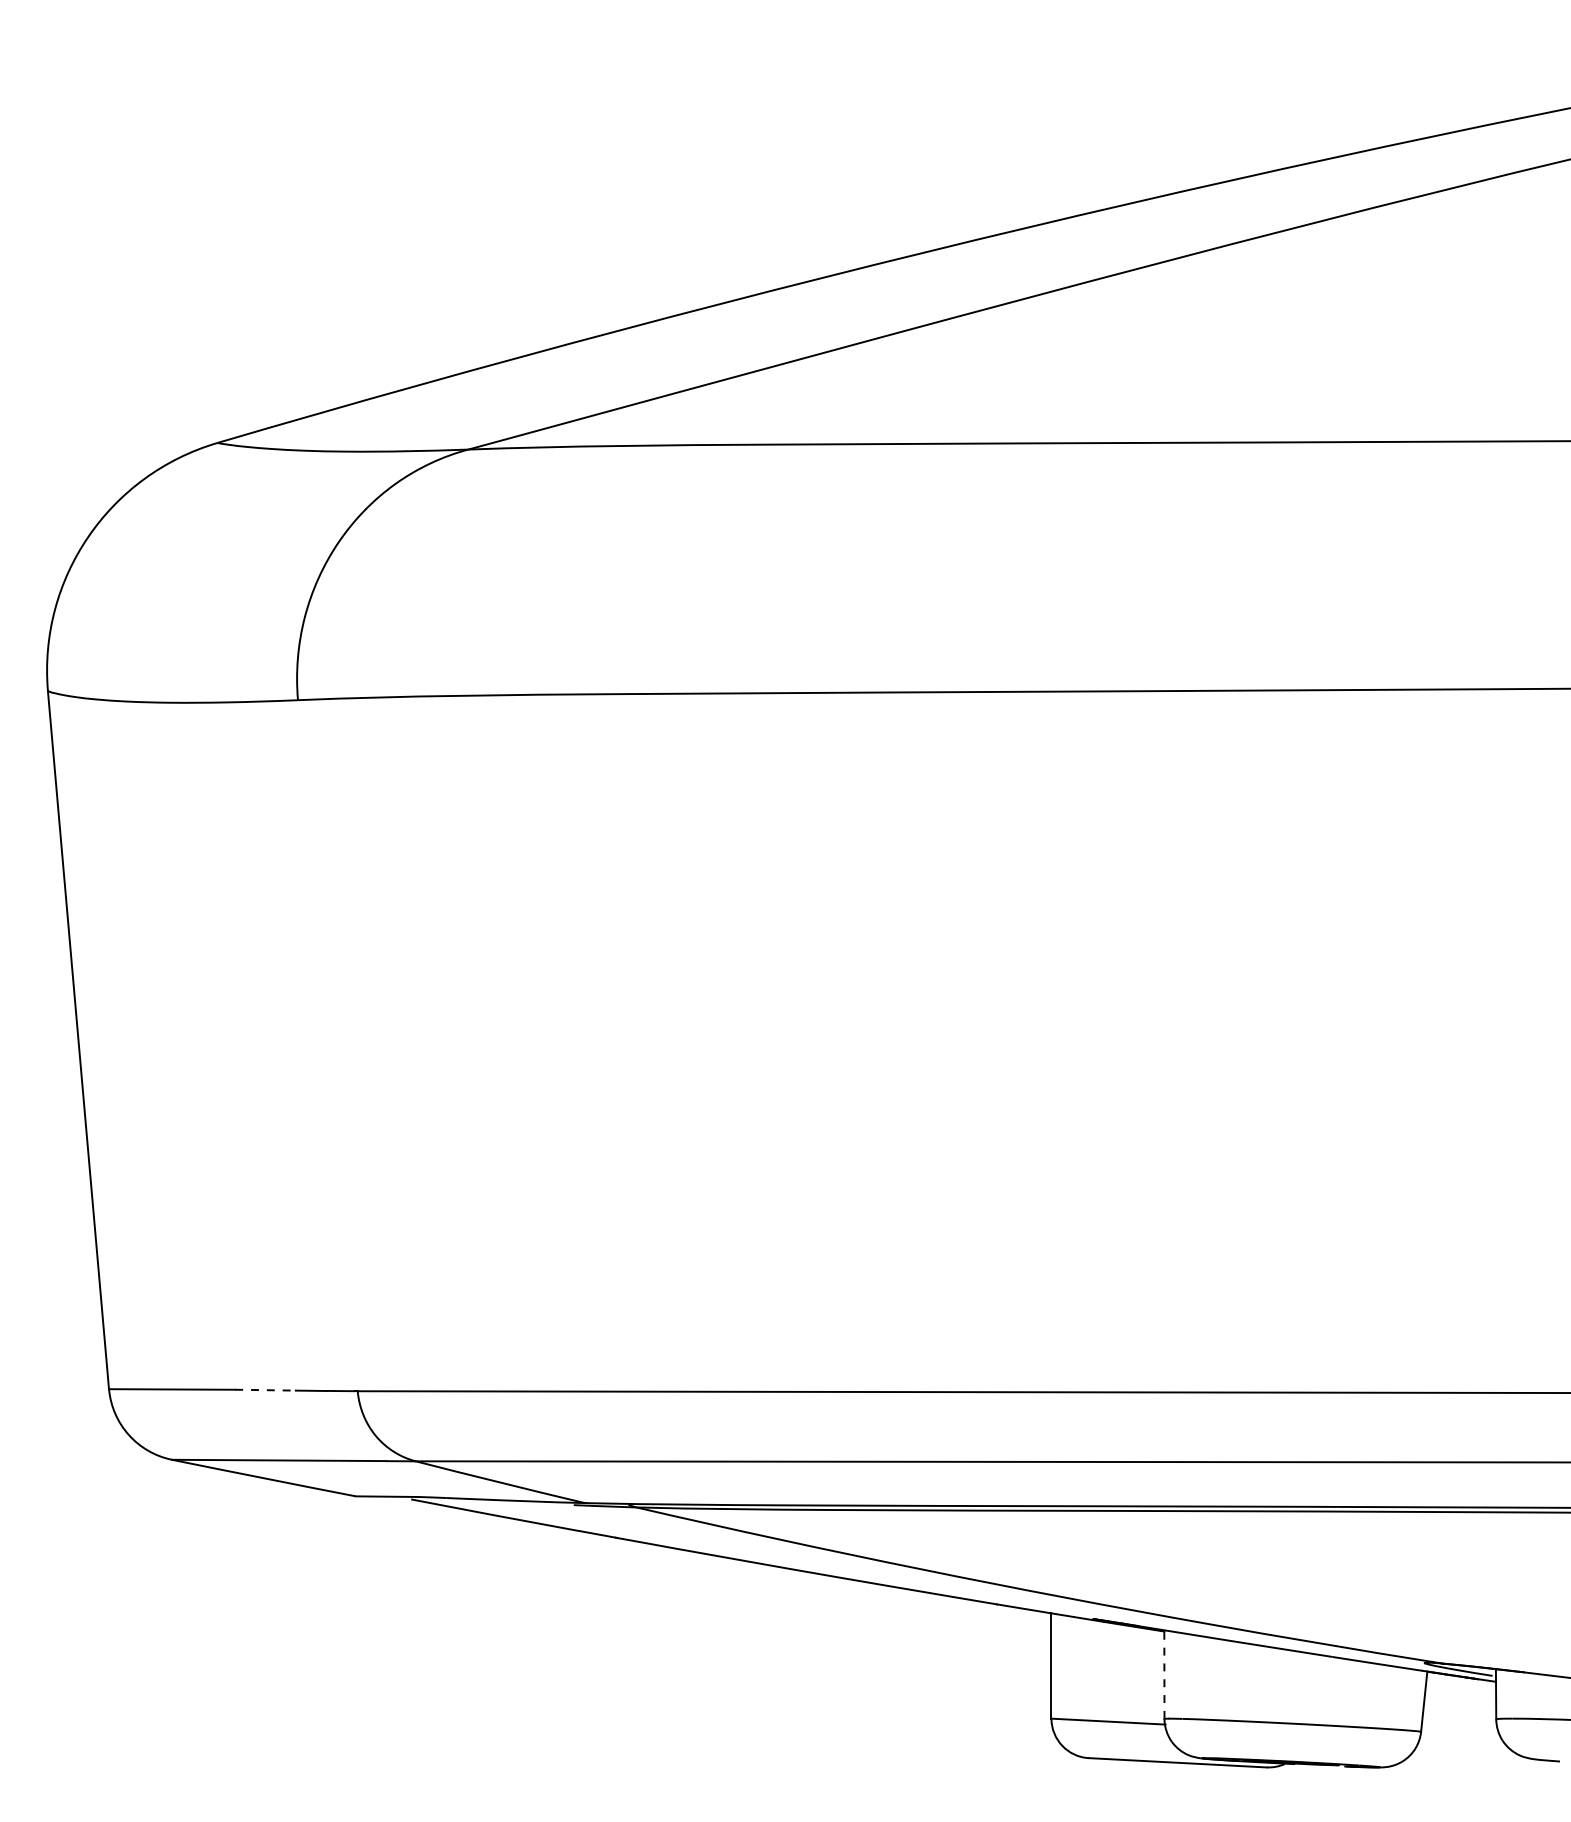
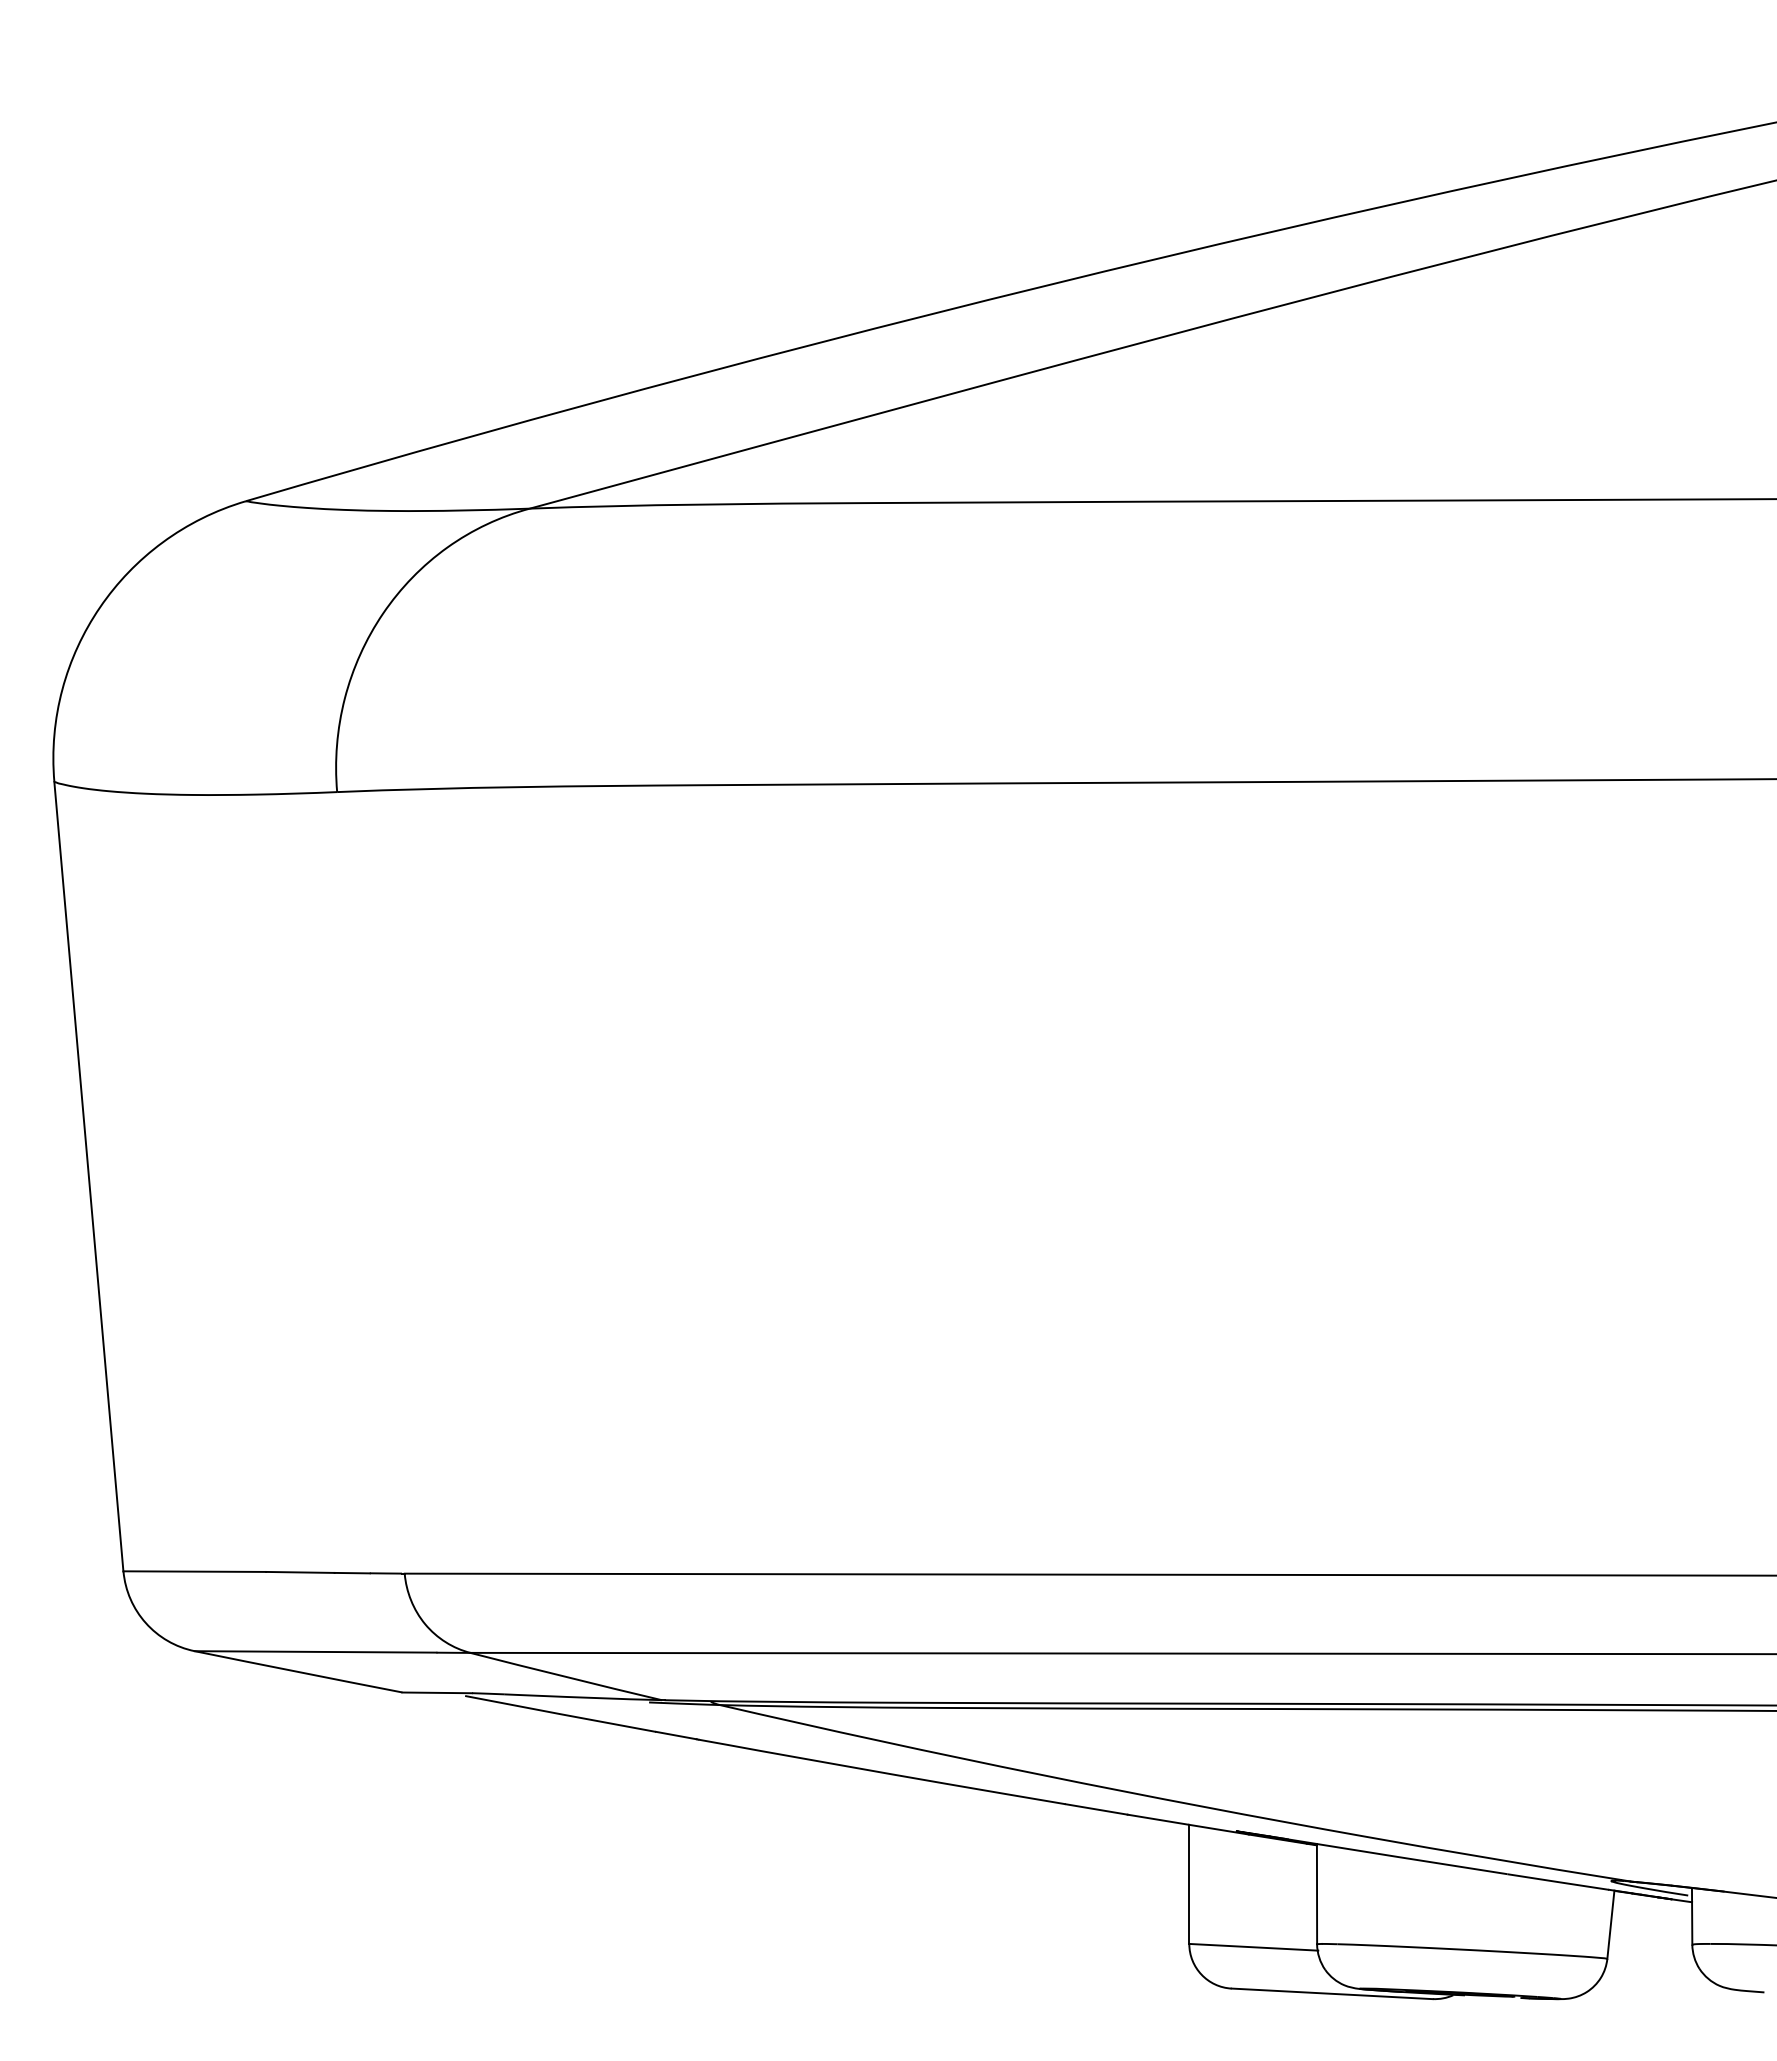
line: (265, 1390) -> (300, 1572), dashed -> solid
line: (1164, 1674) -> (1317, 1893), dashed -> solid

